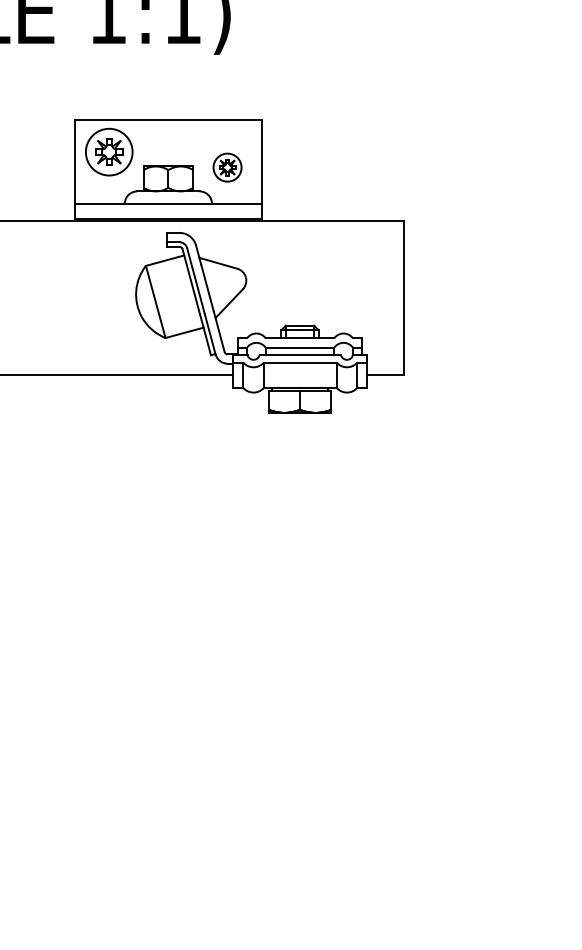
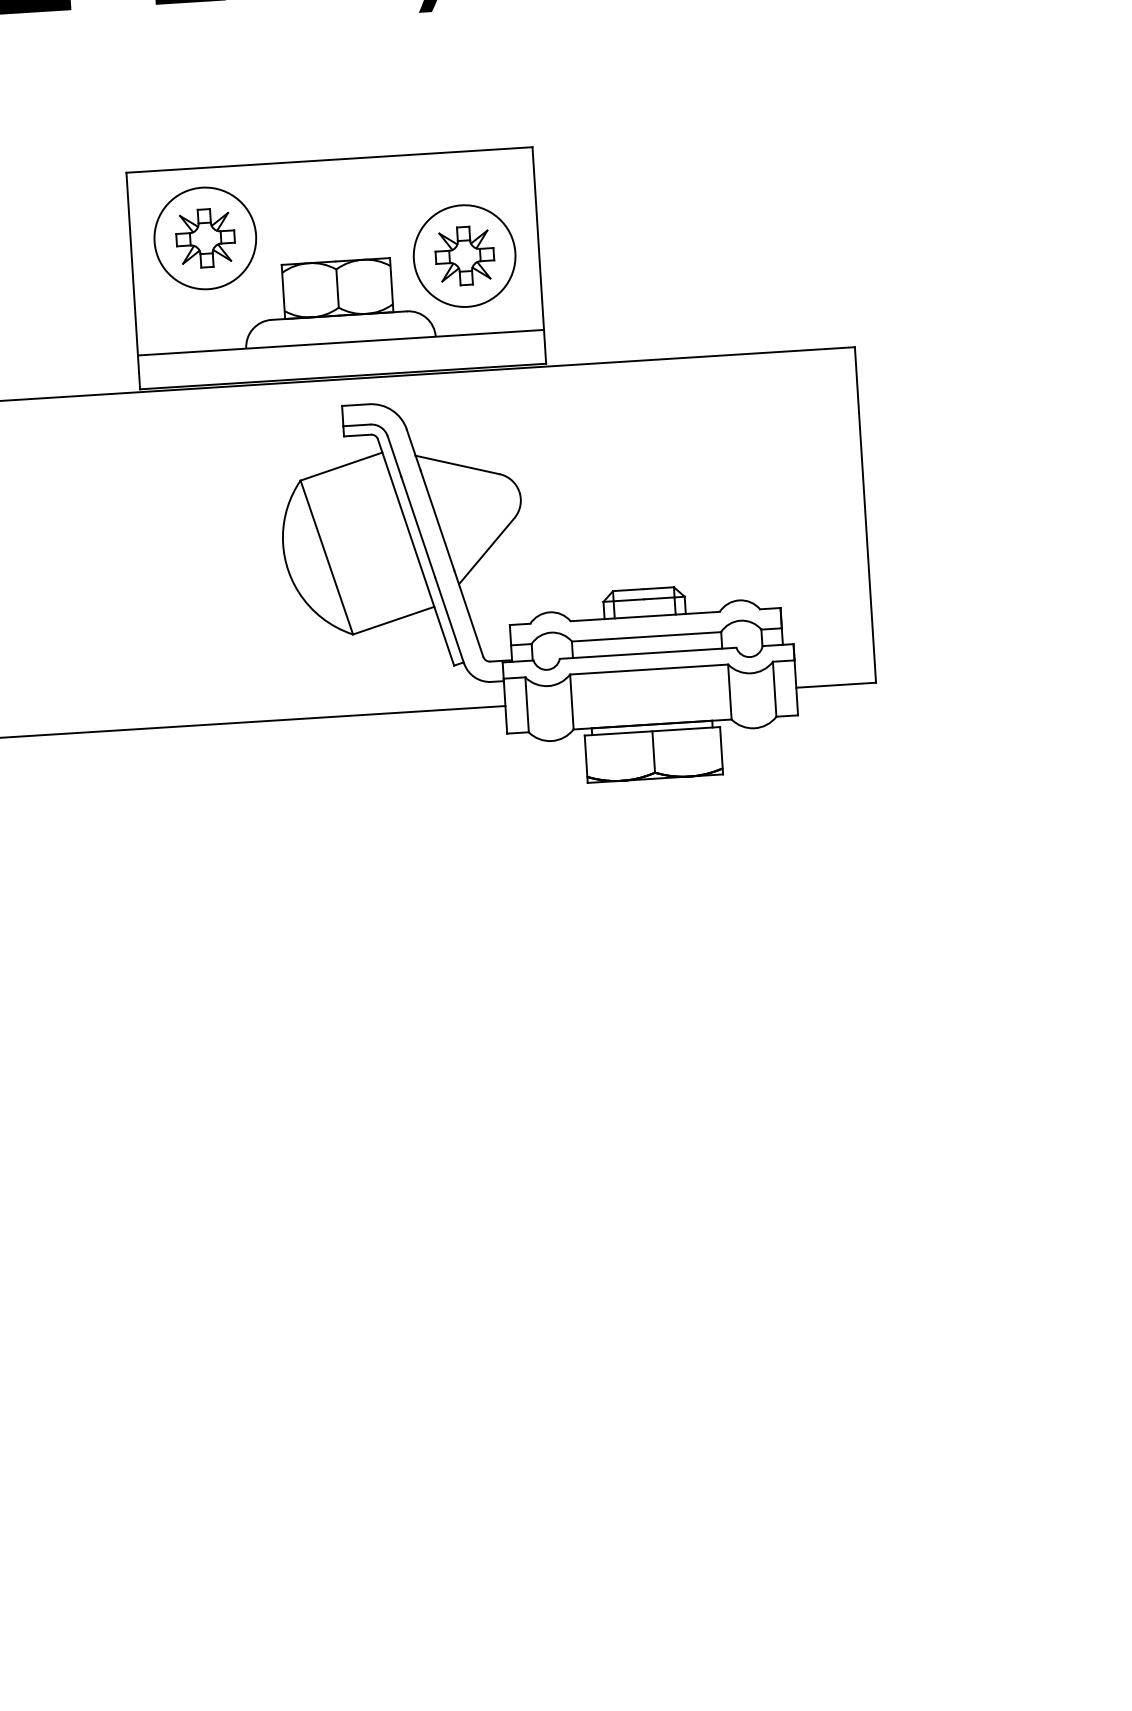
part: (227, 167) -> (464, 255), size x1.67

